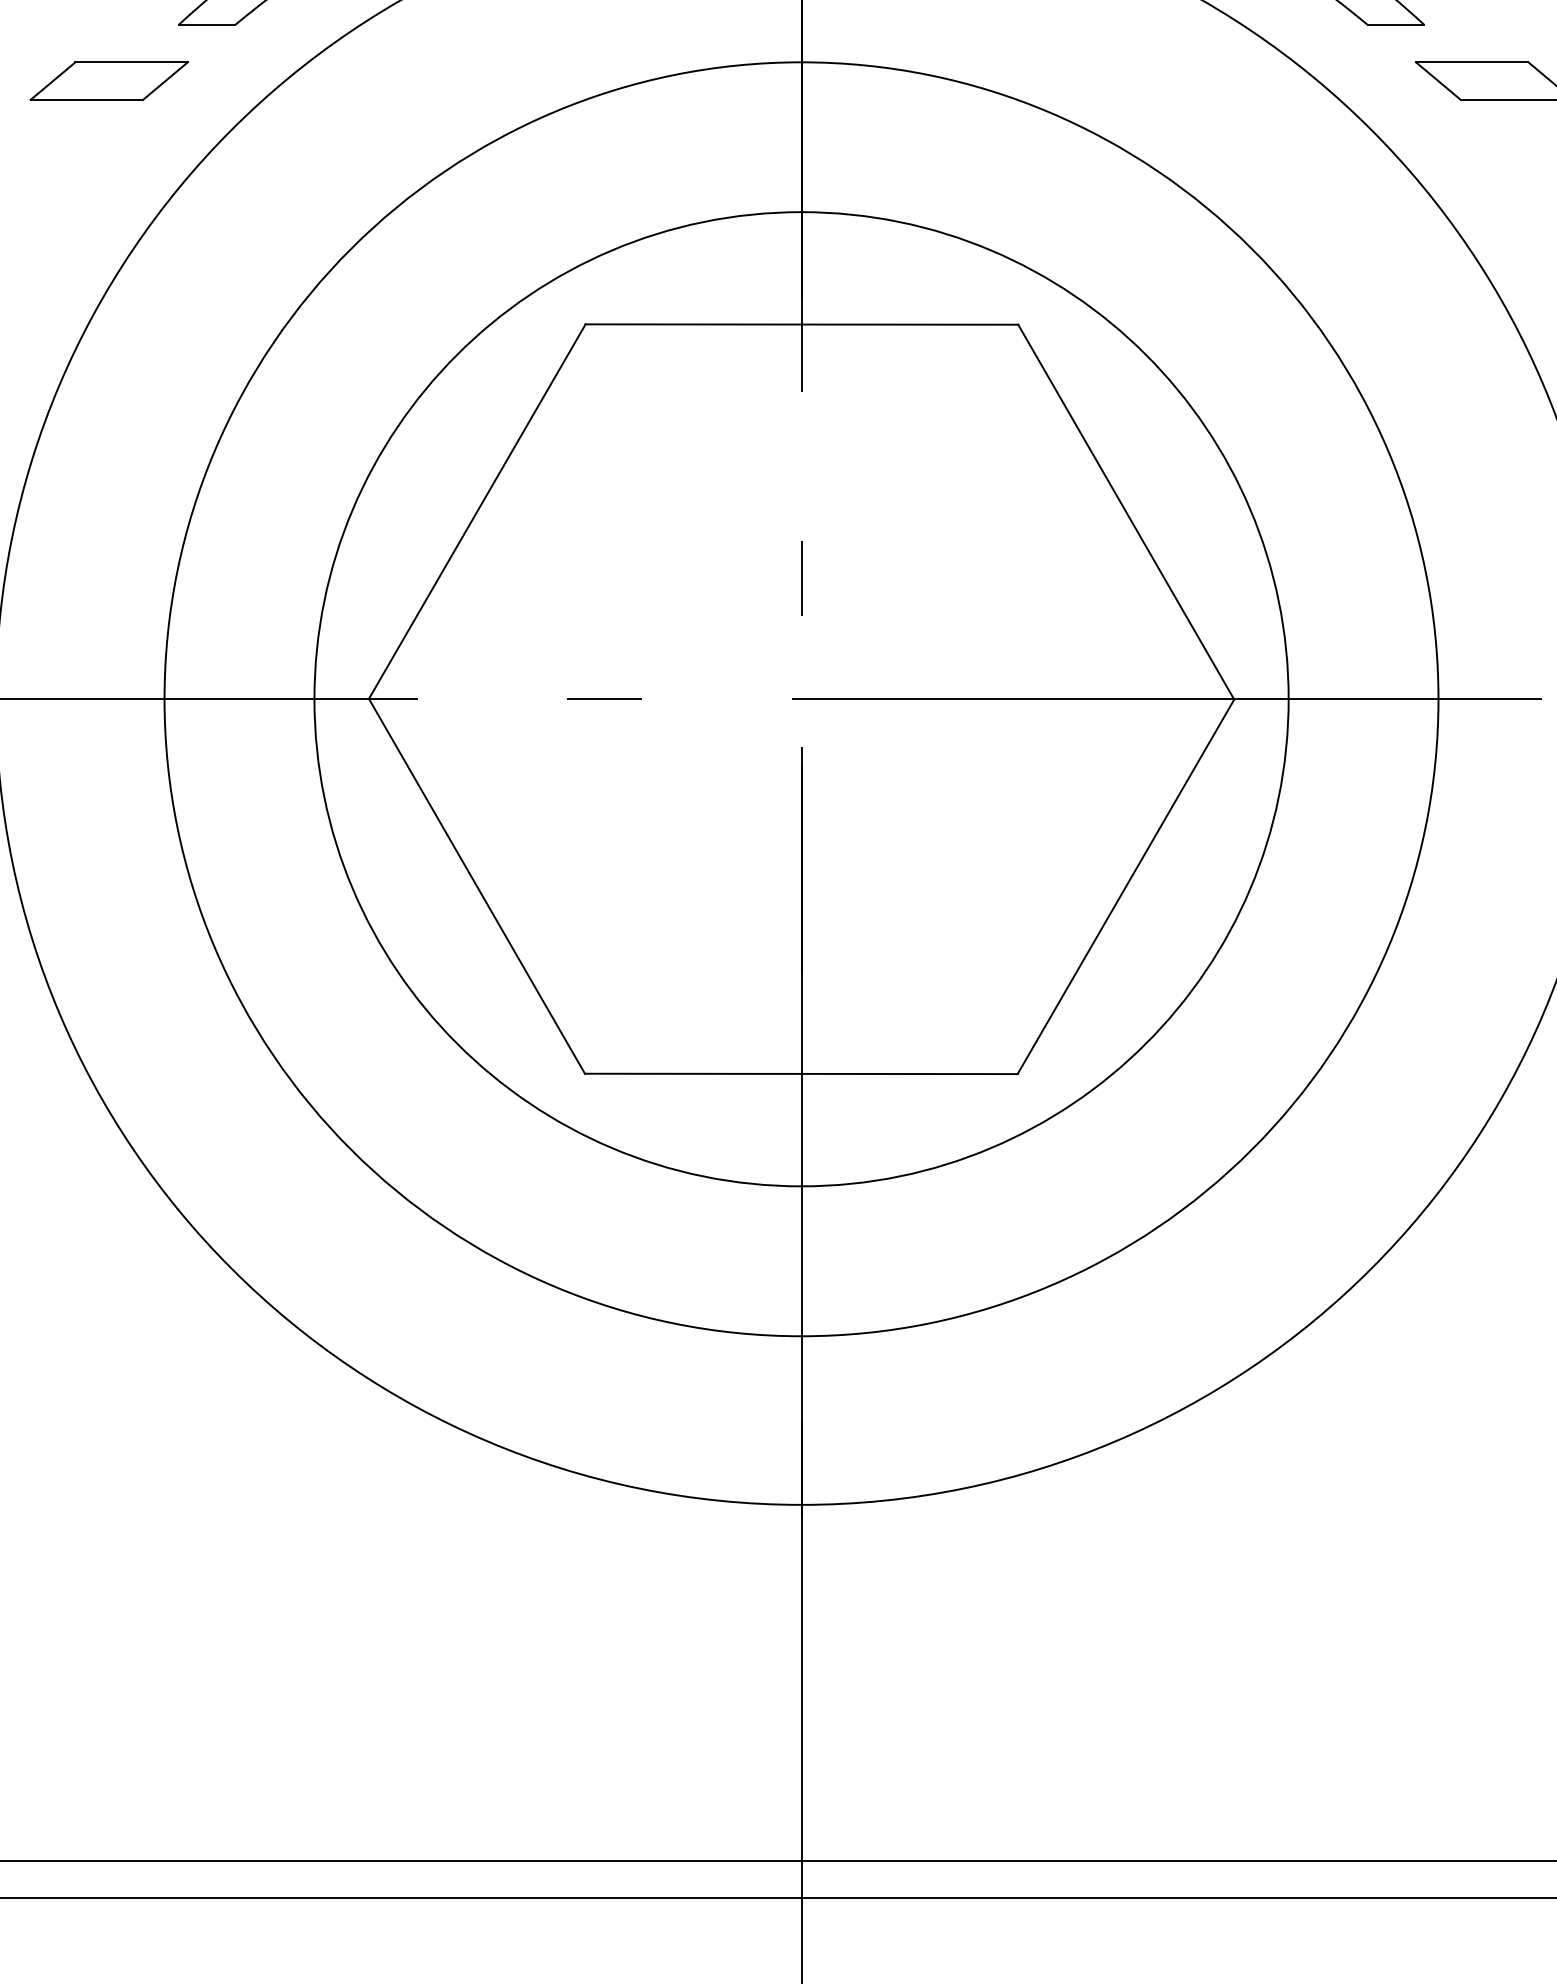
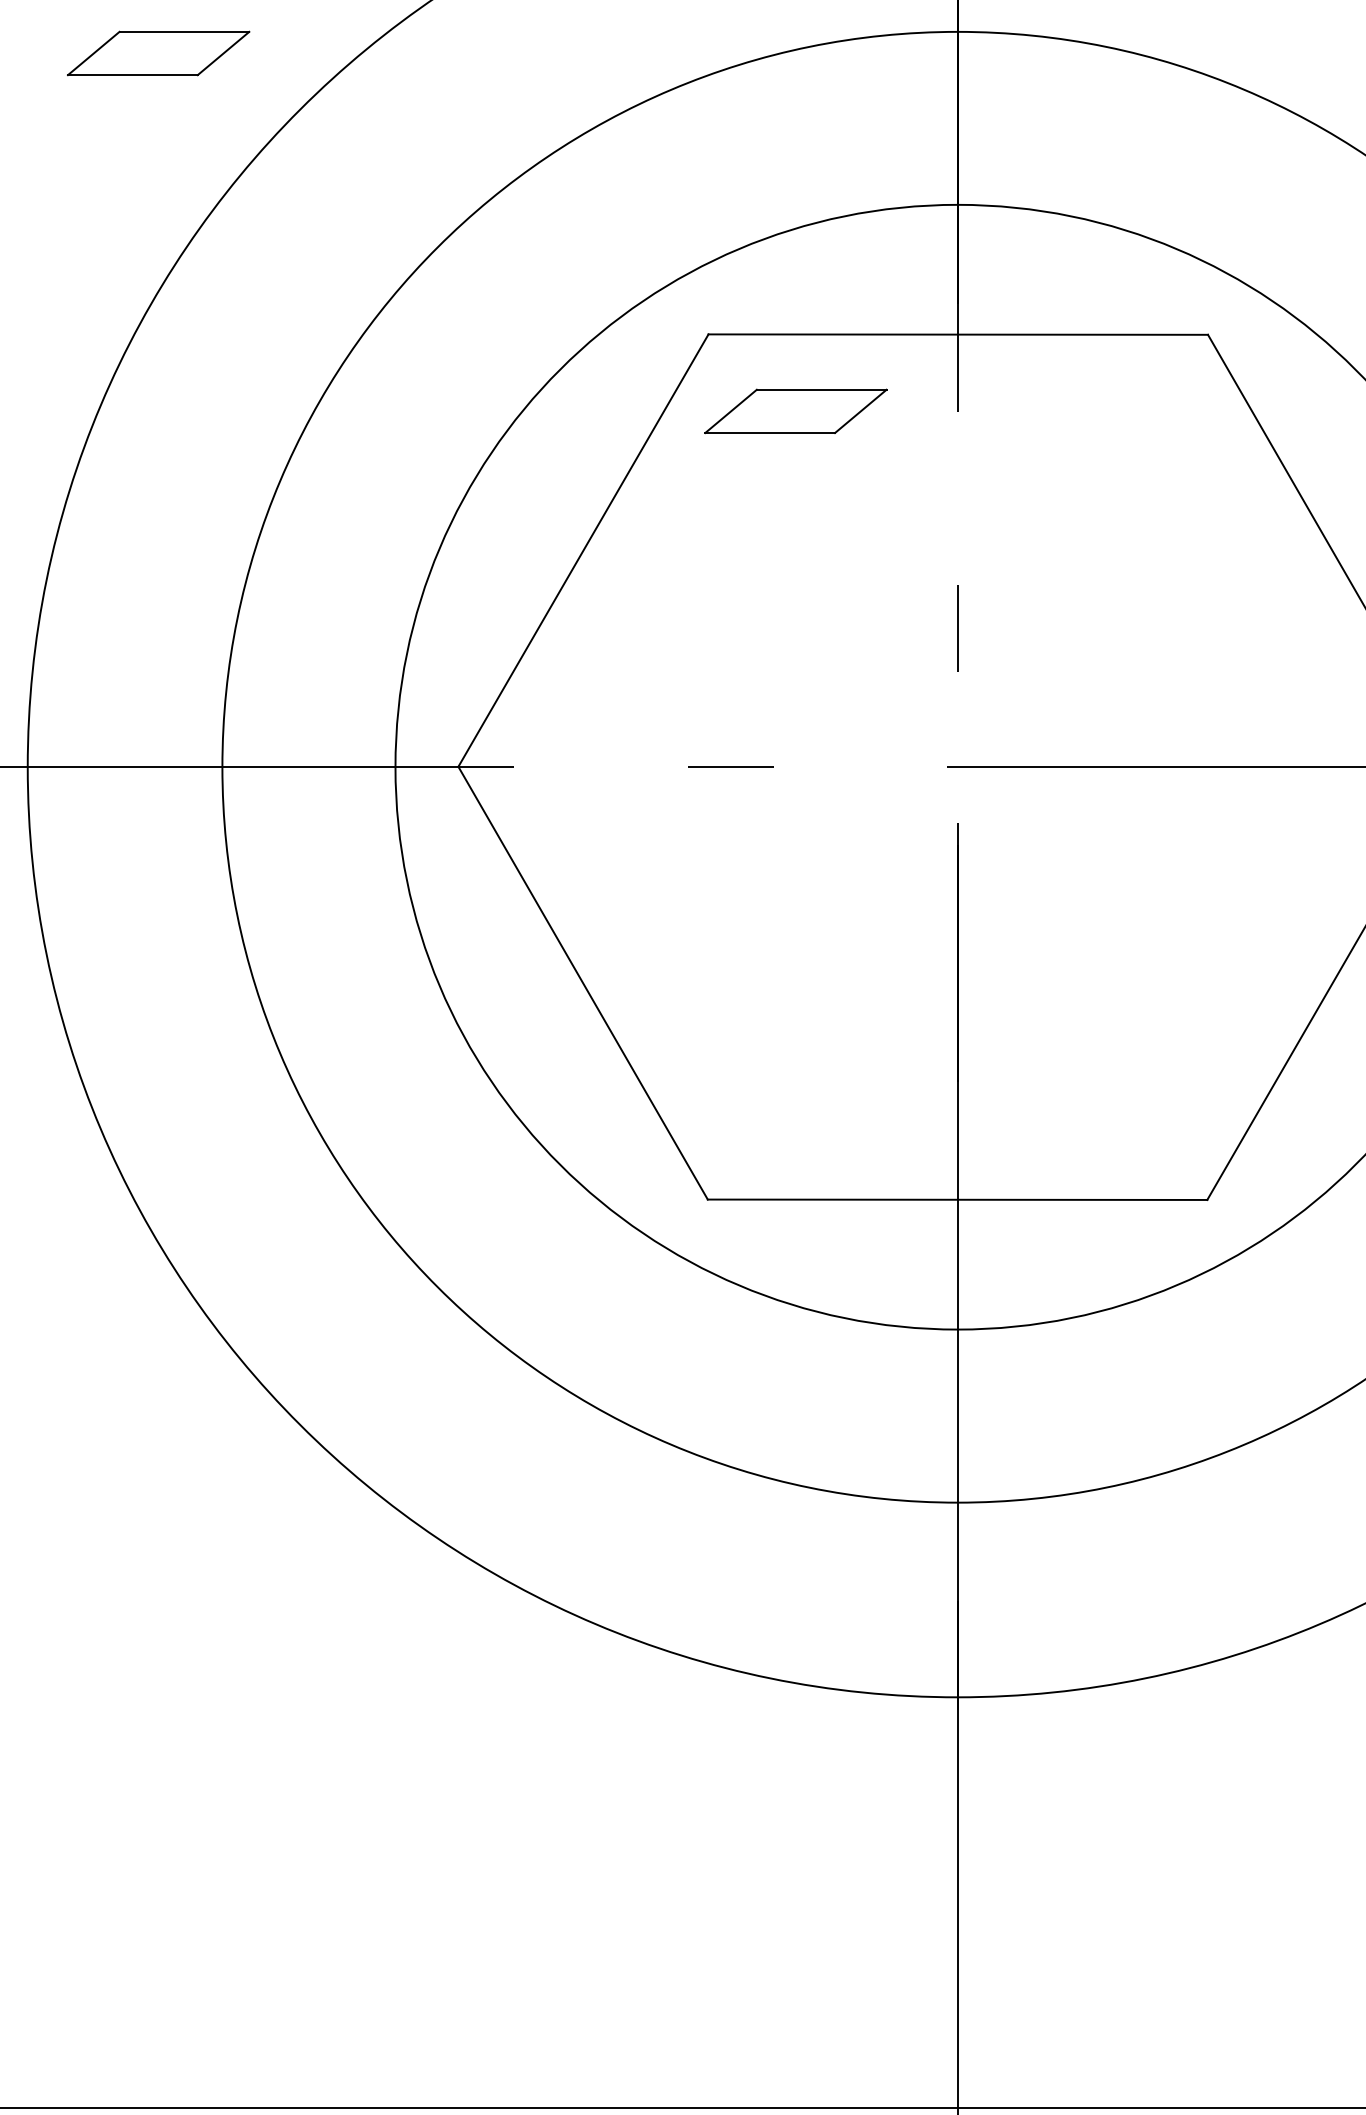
part: (660, 390) -> (794, 410), added

